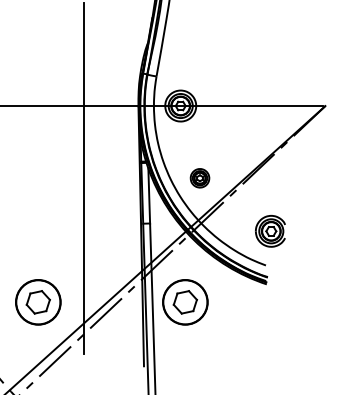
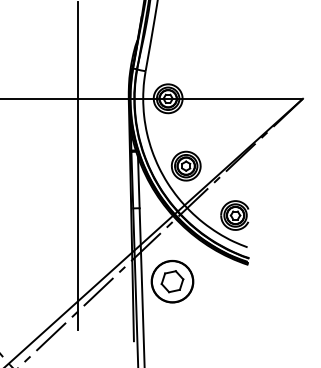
part: (199, 177) -> (185, 165), size x1.67
part: (270, 231) -> (234, 215), moved
part: (38, 302) -> (35, 281), removed

